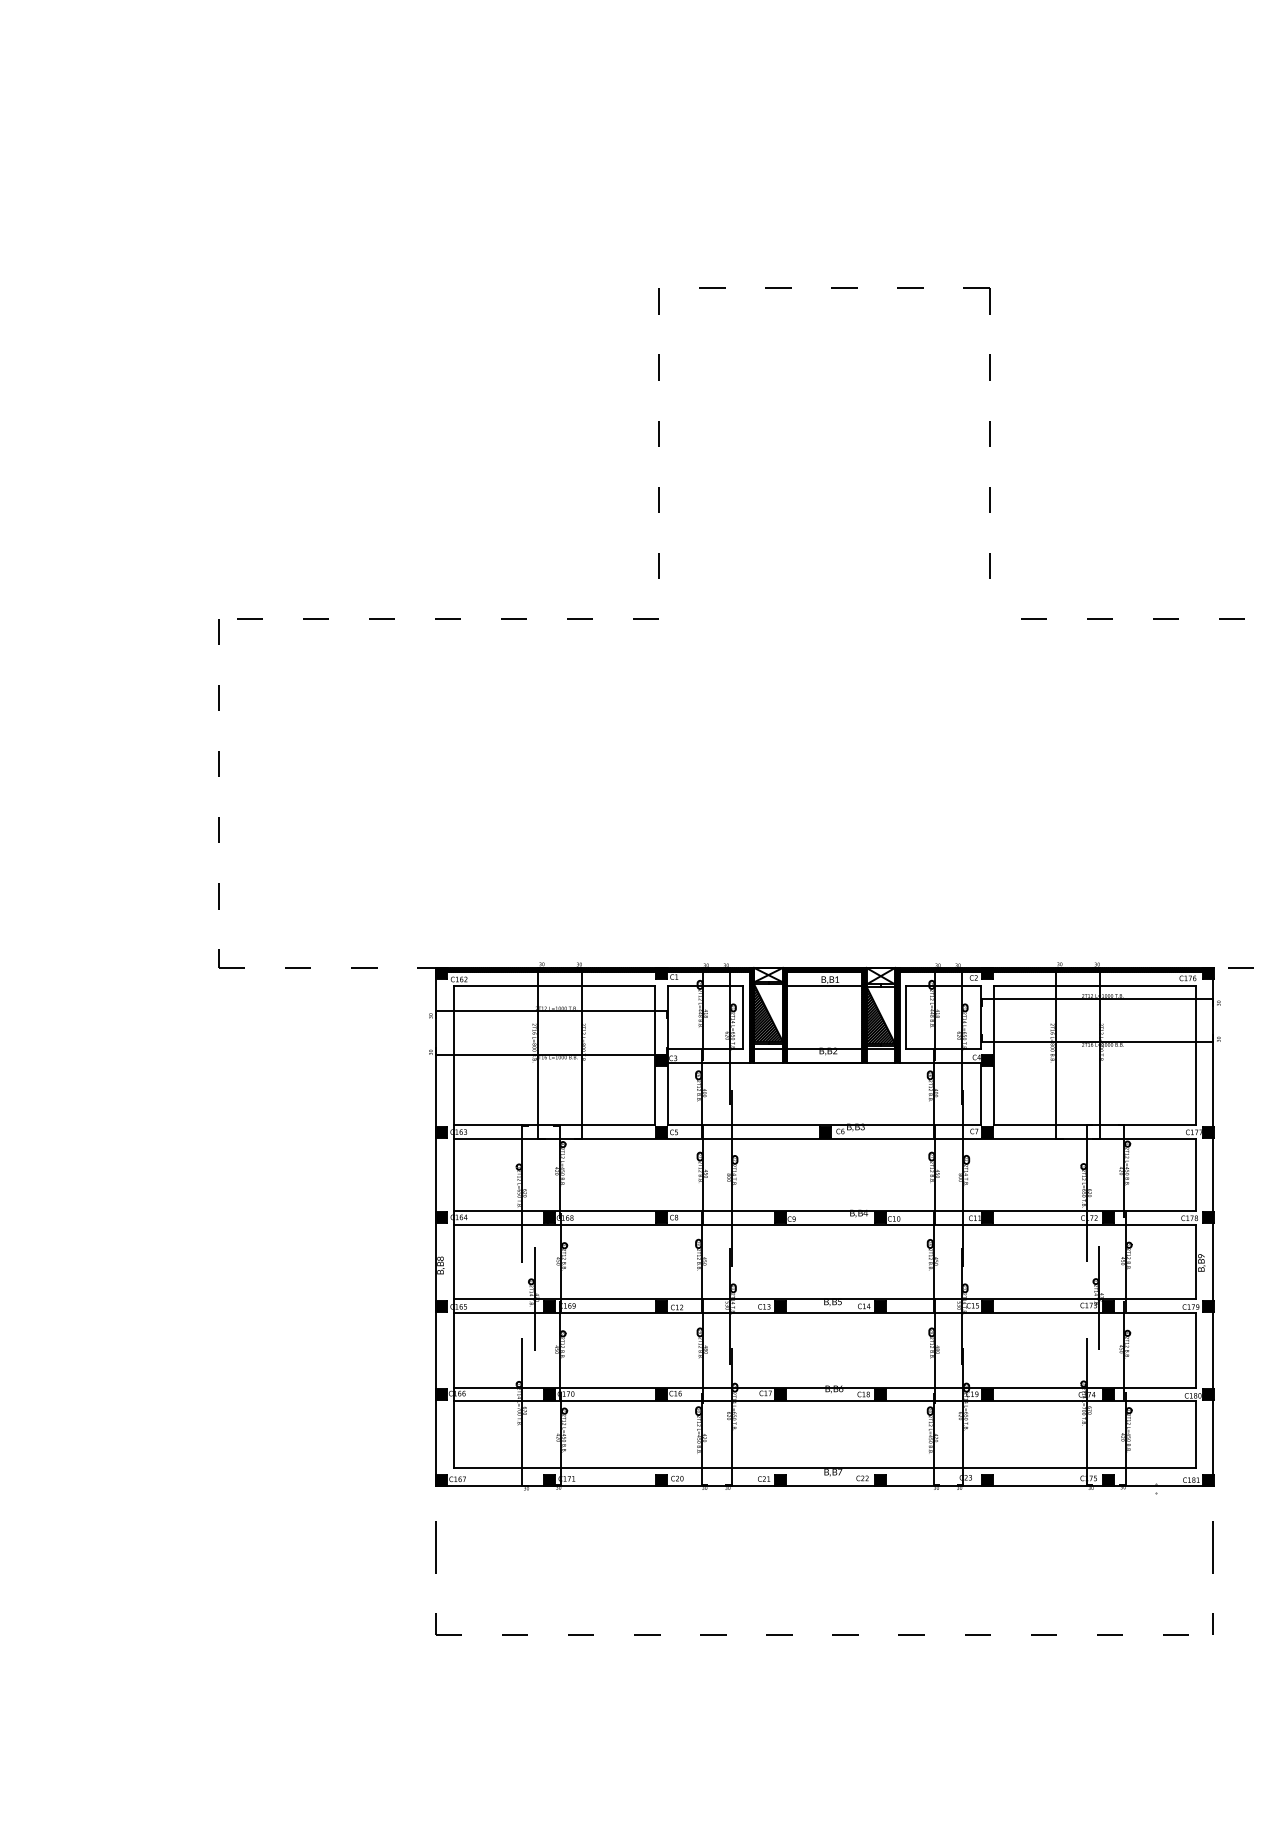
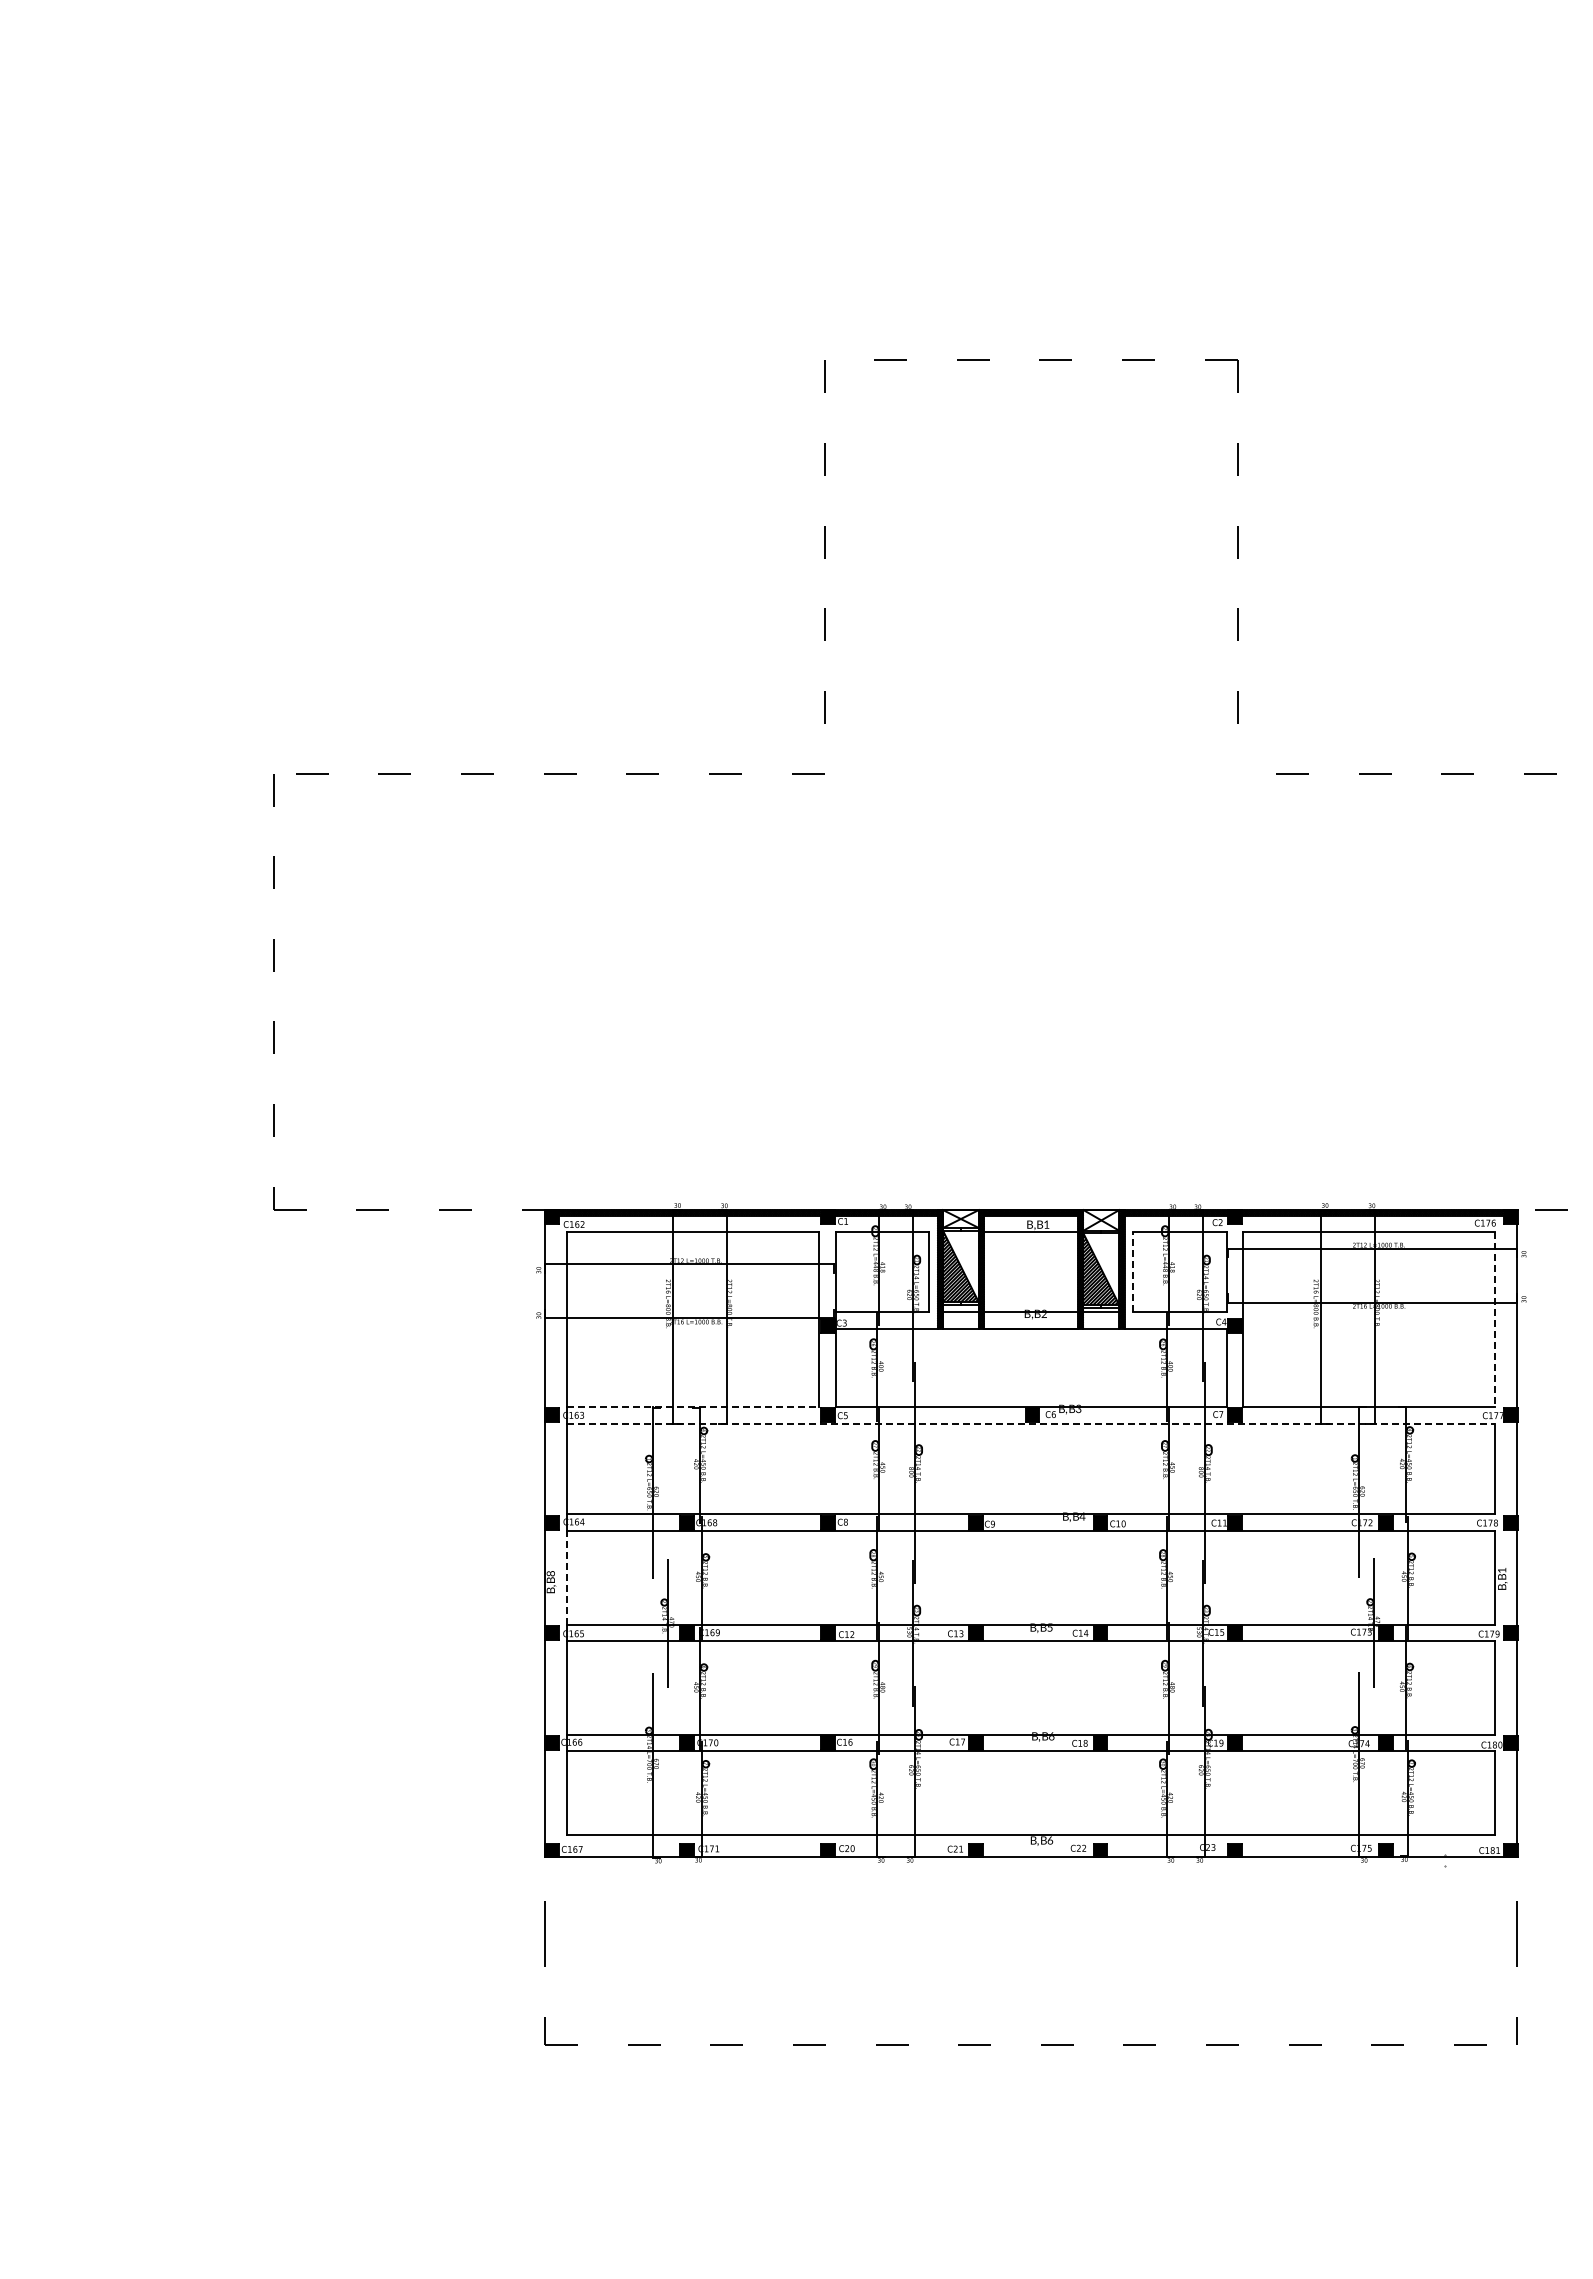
line: (906, 1017) -> (1133, 1272), solid -> dashed
line: (1196, 1056) -> (1495, 1320), solid -> dashed
line: (554, 1125) -> (693, 1407), solid -> dashed
line: (824, 1138) -> (1031, 1423), solid -> dashed
text: (1201, 1256) -> (1502, 1570), 9 -> 1
line: (453, 1261) -> (567, 1577), solid -> dashed
text: (840, 1472) -> (1050, 1840), 7 -> 6

